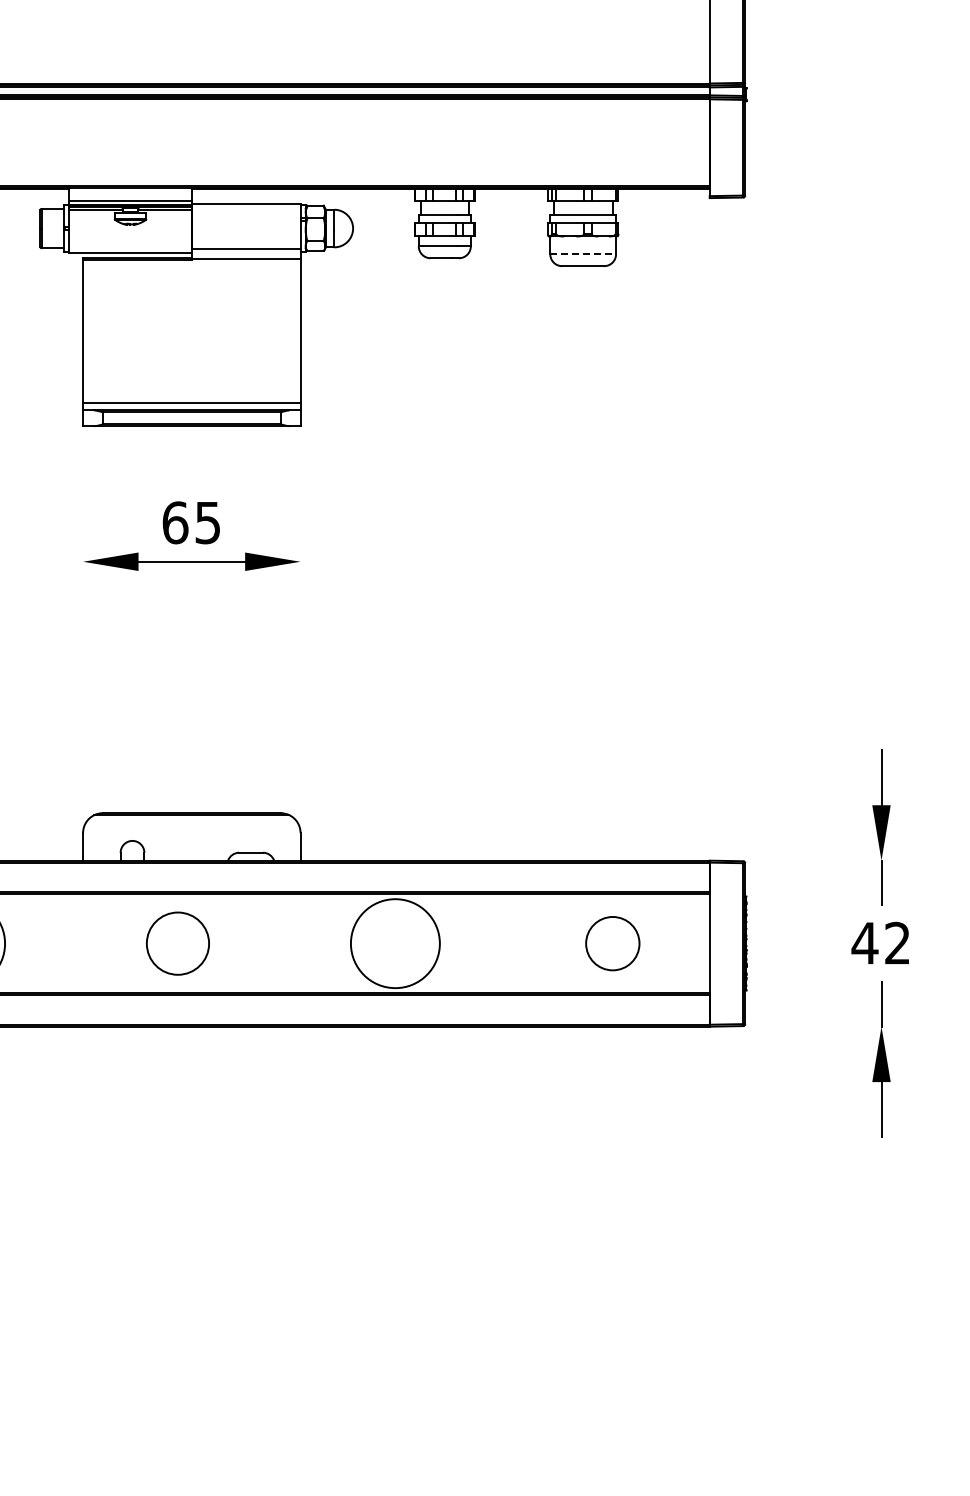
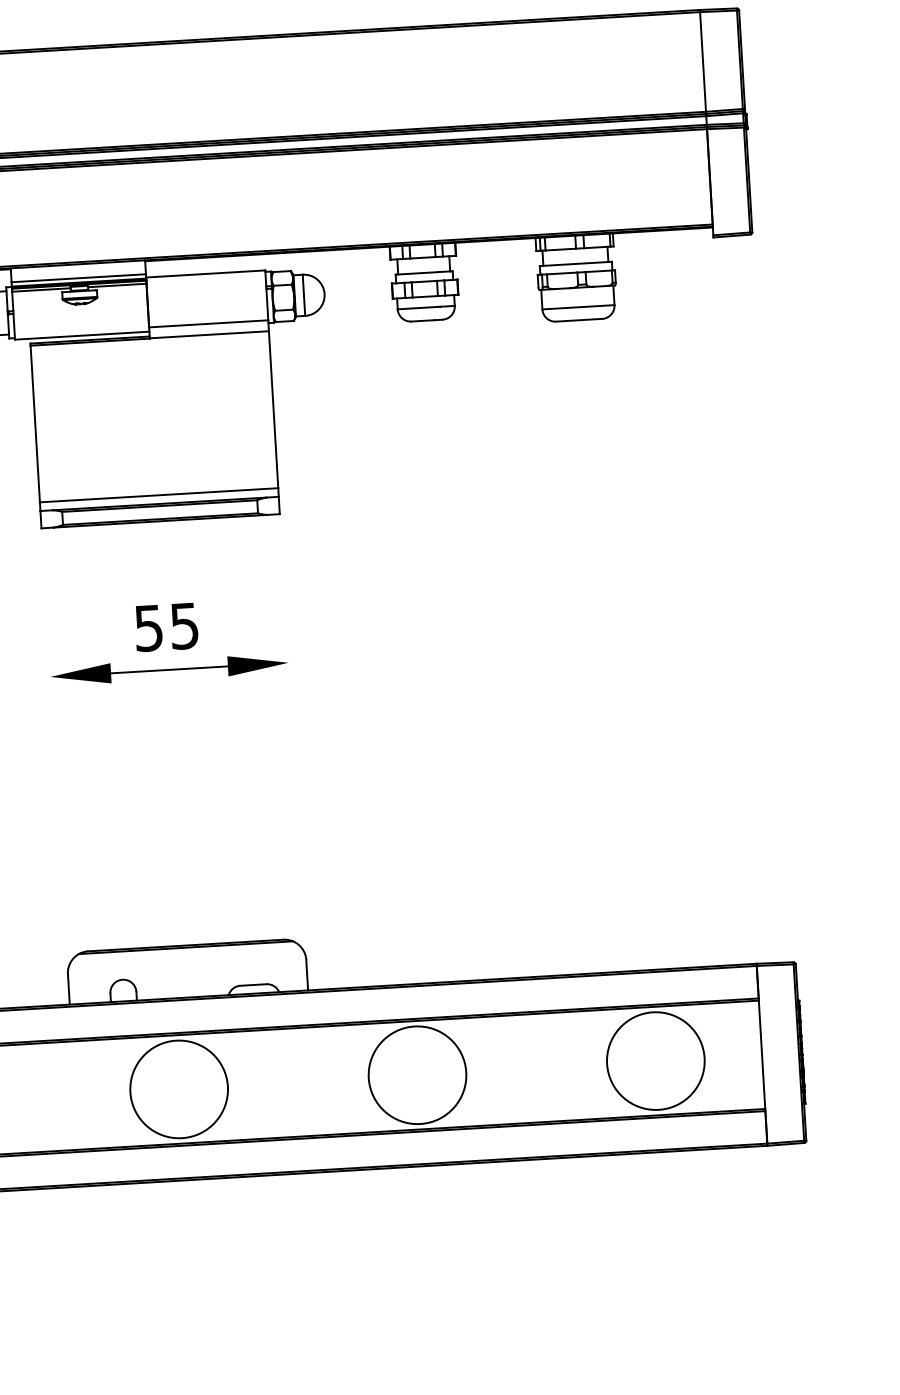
line: (583, 254) -> (578, 307), dashed -> solid
text: (175, 522) -> (149, 627), 65 -> 55
circle: (177, 943) -> (178, 1089), size x1.43
circle: (612, 943) -> (655, 1060), size x1.67

